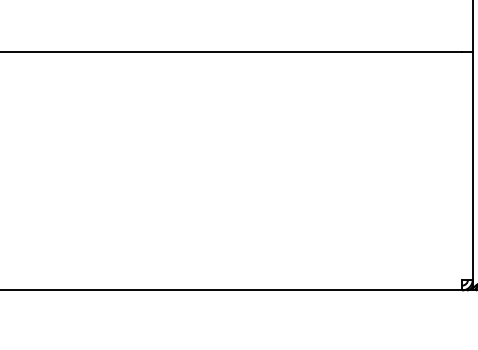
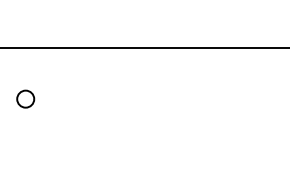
circle: (35, 123) -> (25, 99), added

